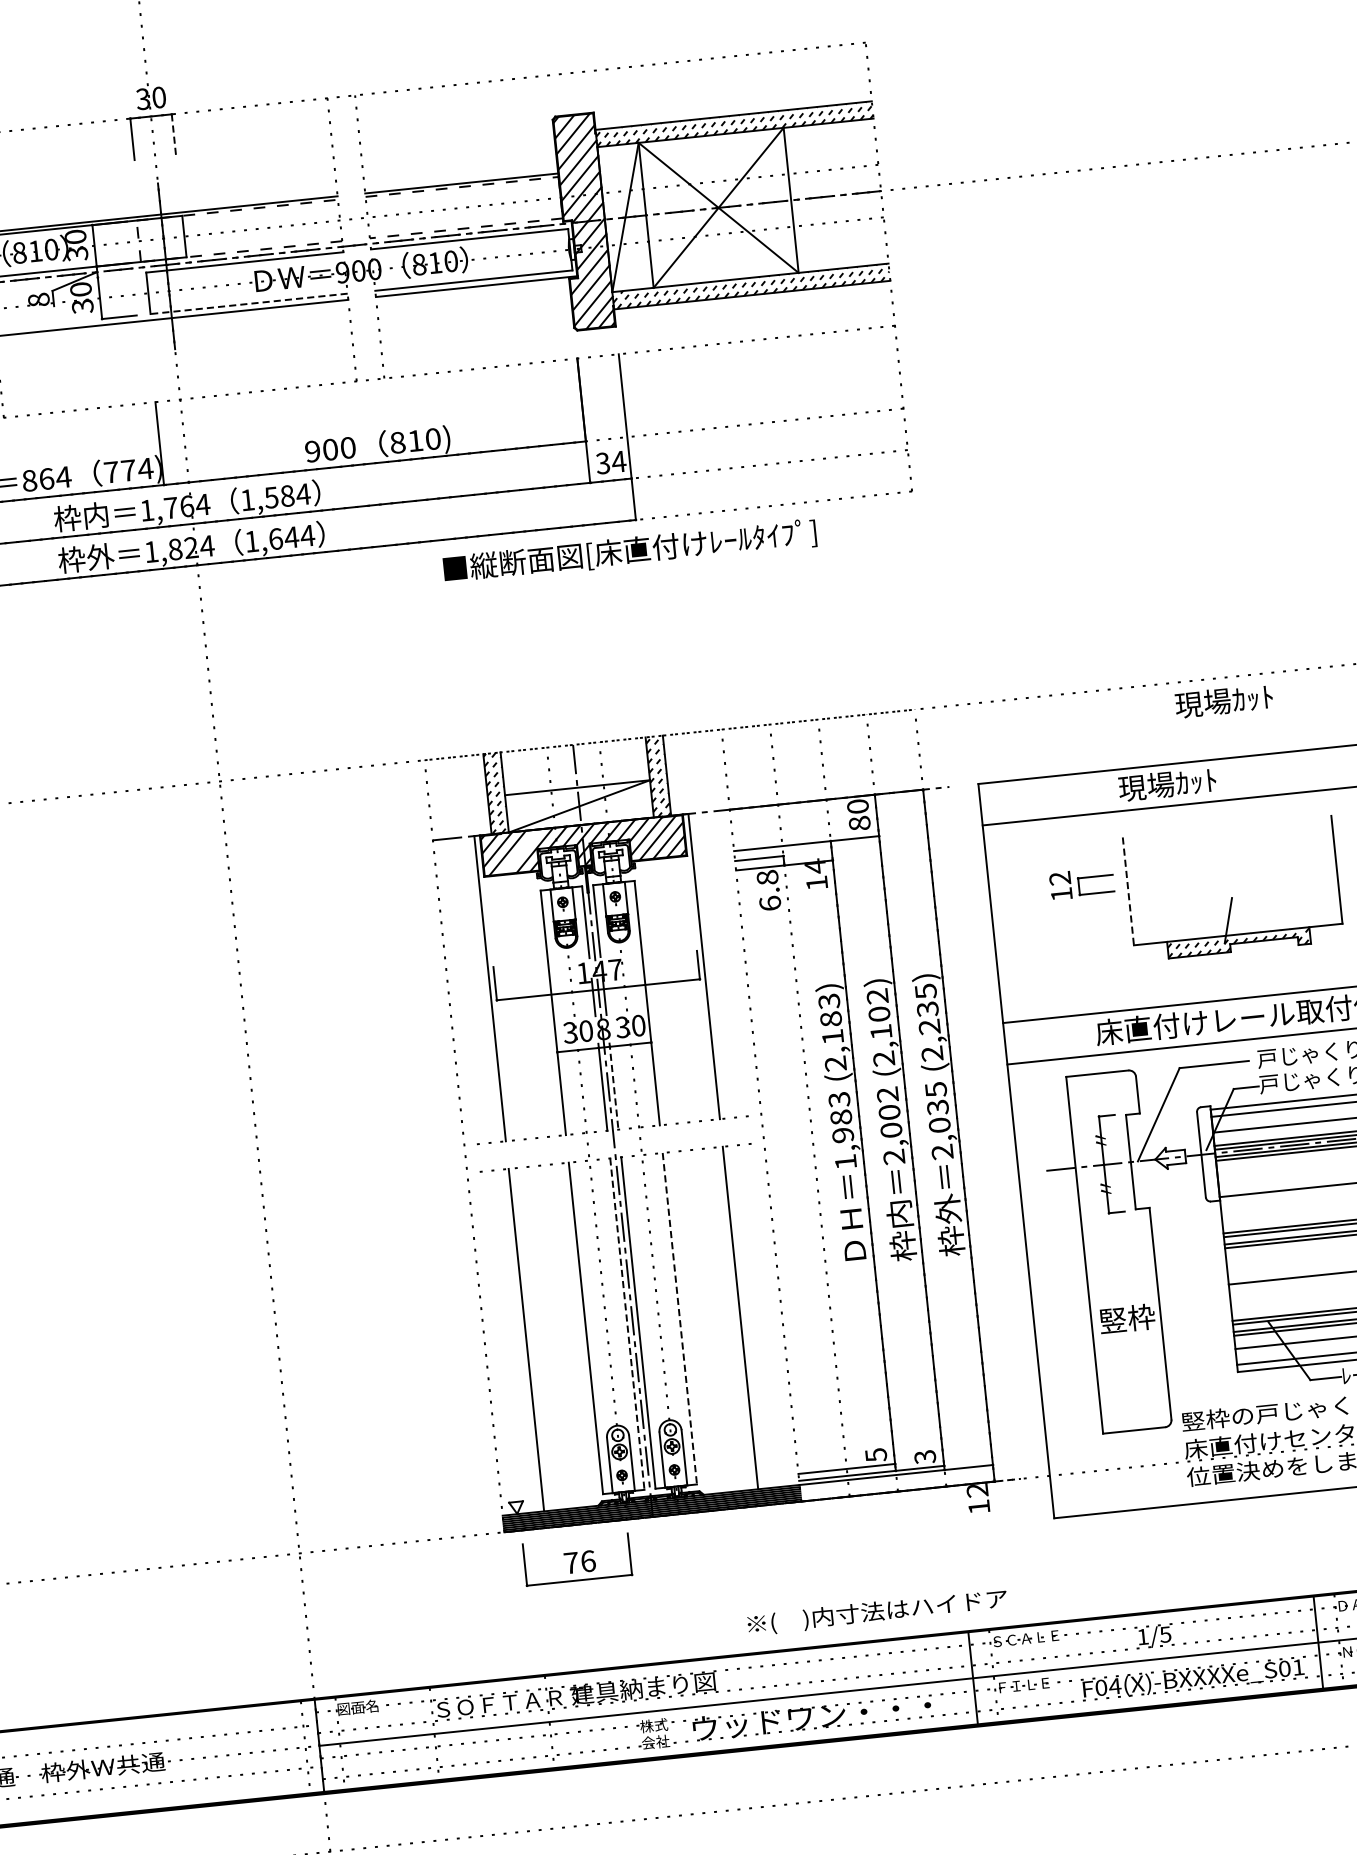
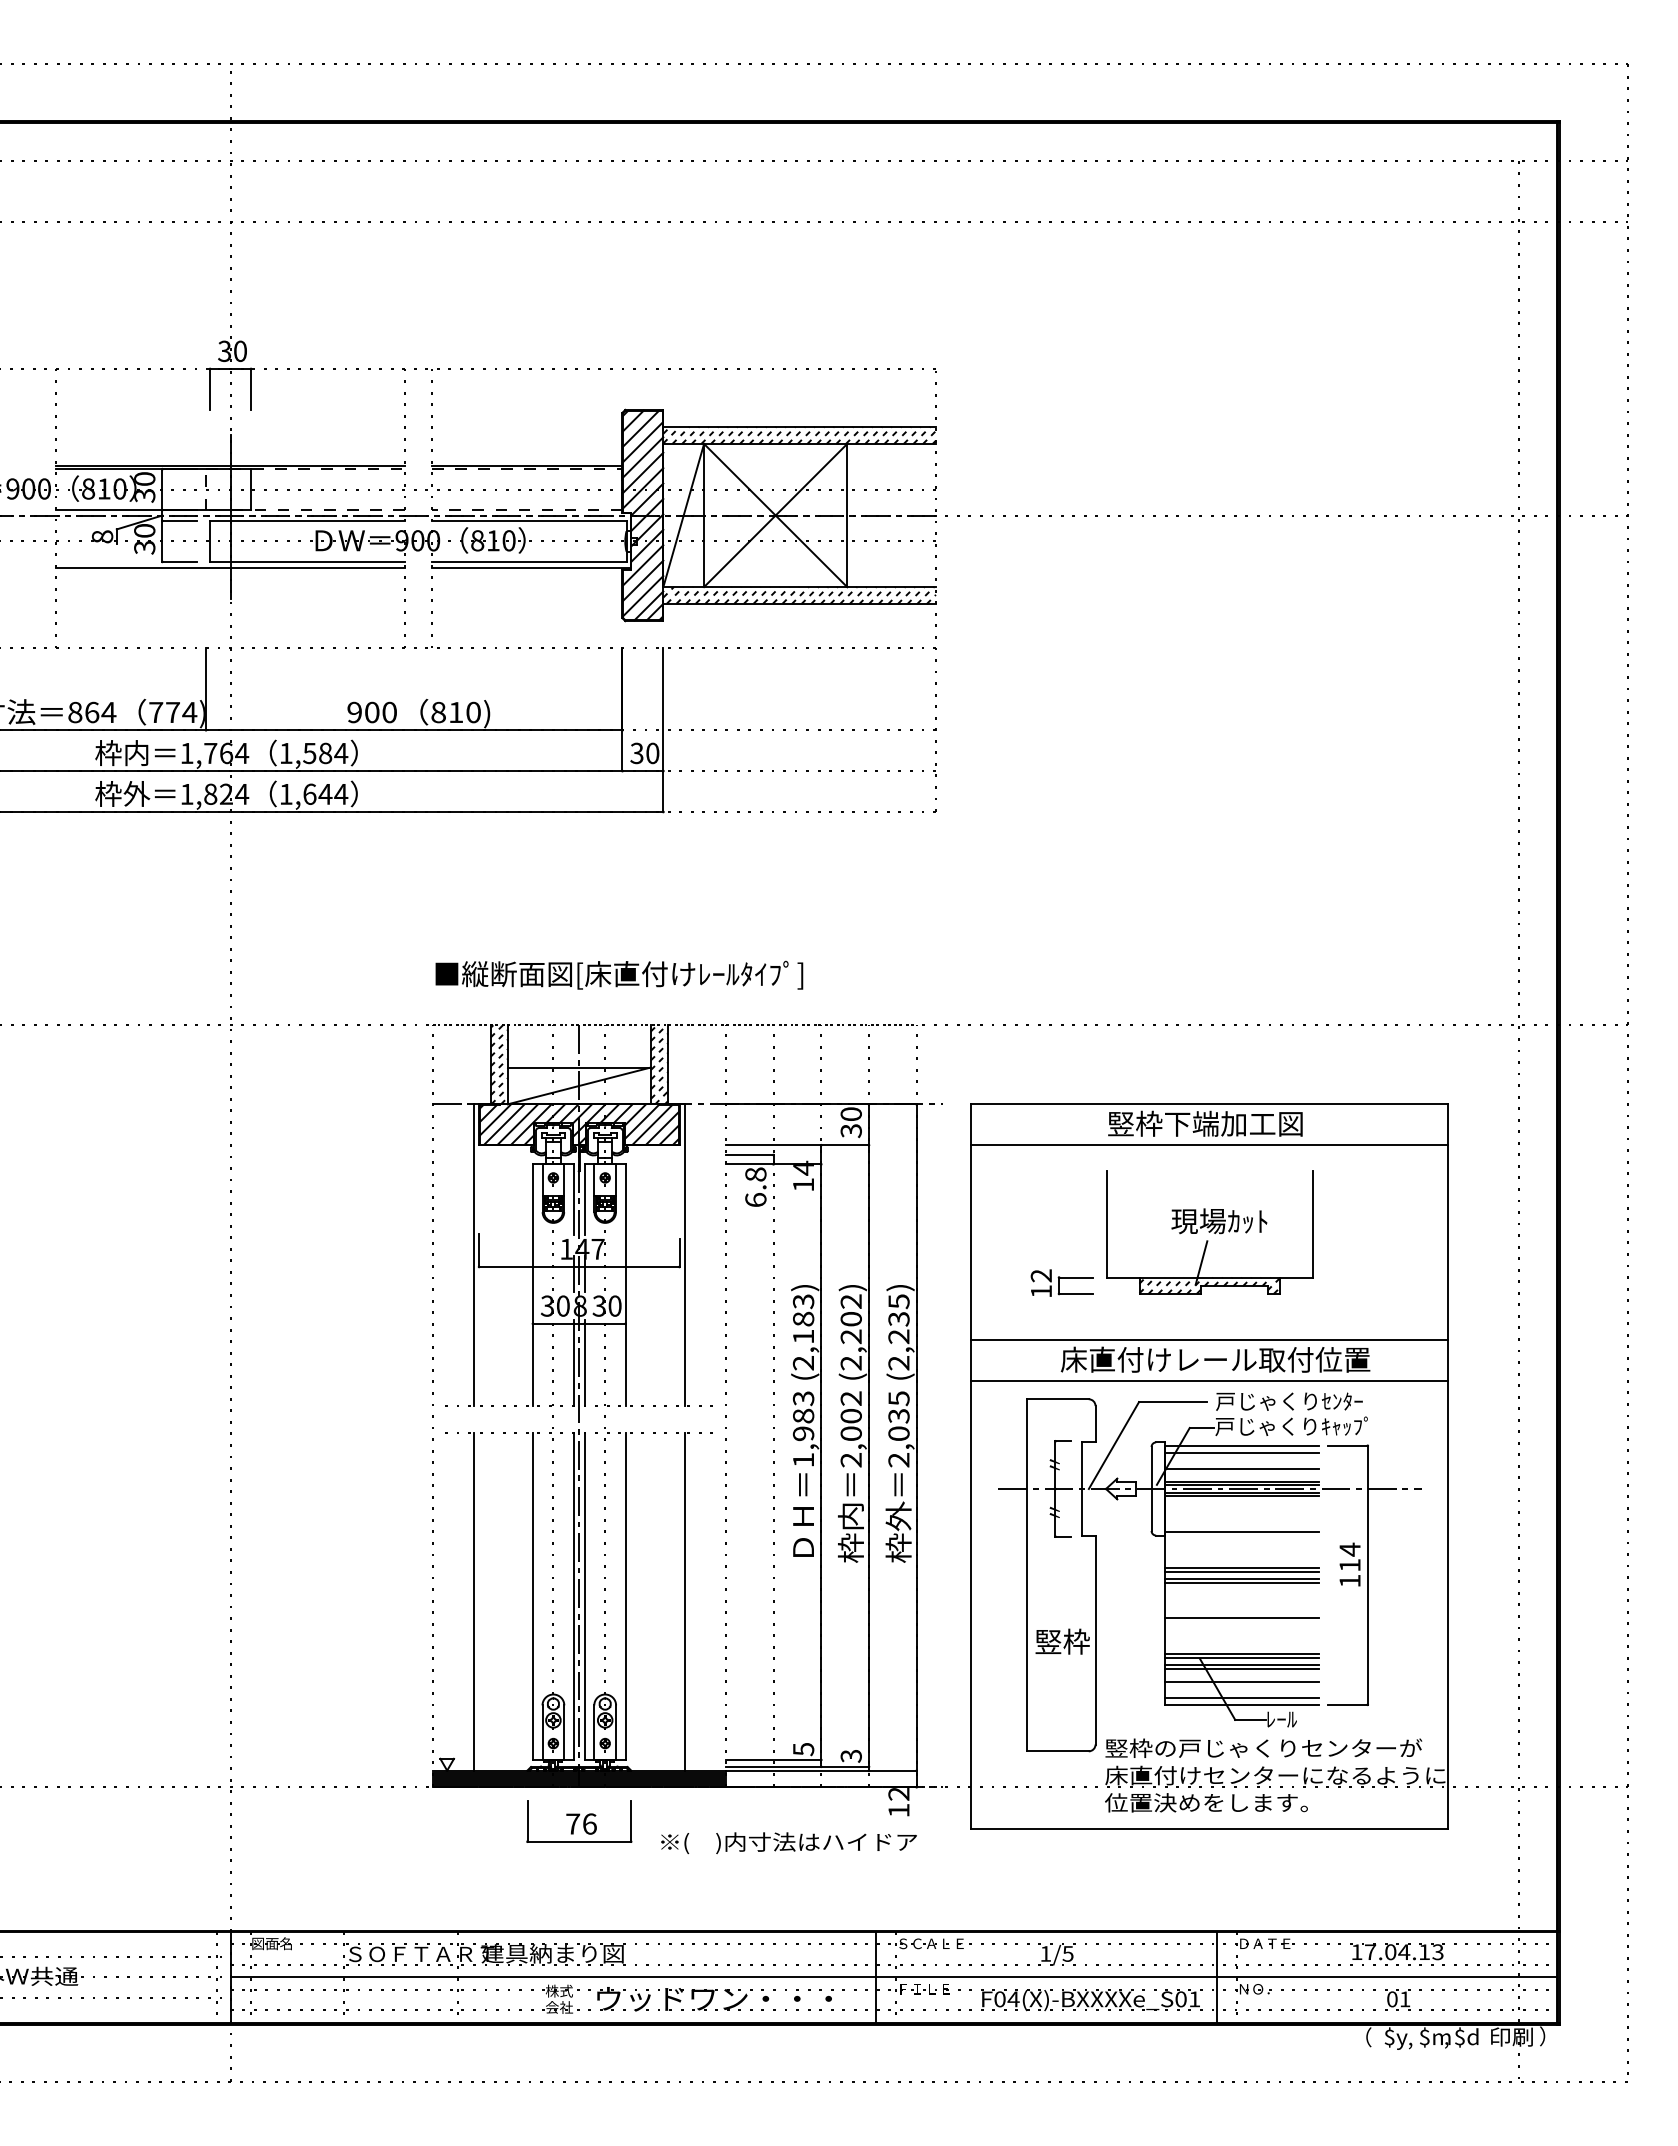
line: (174, 135) -> (251, 389), dashed -> solid
line: (115, 275) -> (179, 520), added
line: (248, 303) -> (306, 561), dashed -> solid
text: (618, 461) -> (652, 753), 34 -> 30
text: (630, 550) -> (619, 974), moved
text: (1224, 701) -> (1219, 1221), moved
text: (1216, 778) -> (1204, 1123), 現場ｶｯﾄ -> 竪枠下端加工図
text: (858, 824) -> (850, 1131), 80 -> 30
line: (520, 851) -> (517, 1124), added
part: (1081, 883) -> (1061, 1282), moved
line: (1128, 891) -> (1106, 1224), dashed -> solid
text: (880, 1031) -> (850, 1336), (2,102) -> (2,202)
line: (613, 1086) -> (584, 1362), dashed -> solid
line: (679, 1318) -> (625, 1596), dashed -> solid
line: (627, 1324) -> (573, 1596), dashed -> solid
part: (577, 1559) -> (579, 1821), moved
text: (876, 1612) -> (788, 1843), moved

